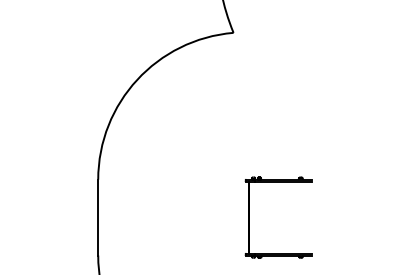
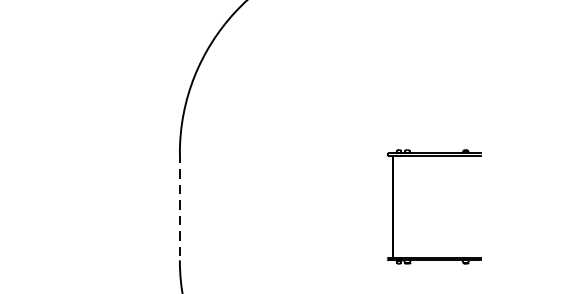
line: (98, 217) -> (180, 206), solid -> dashed

